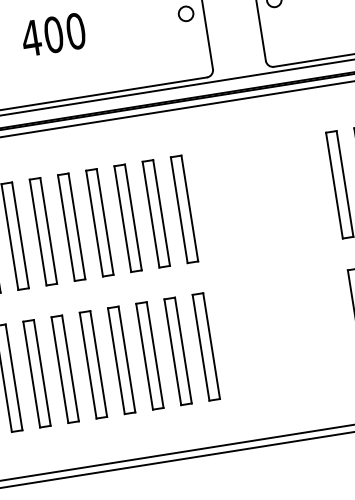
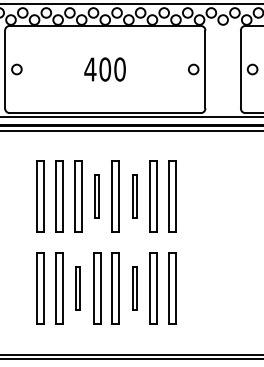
part: (127, 217) -> (134, 196), size x0.6
part: (72, 226) -> (97, 196), size x0.6
part: (149, 355) -> (134, 288), size x0.6
part: (65, 368) -> (78, 288), size x0.6

